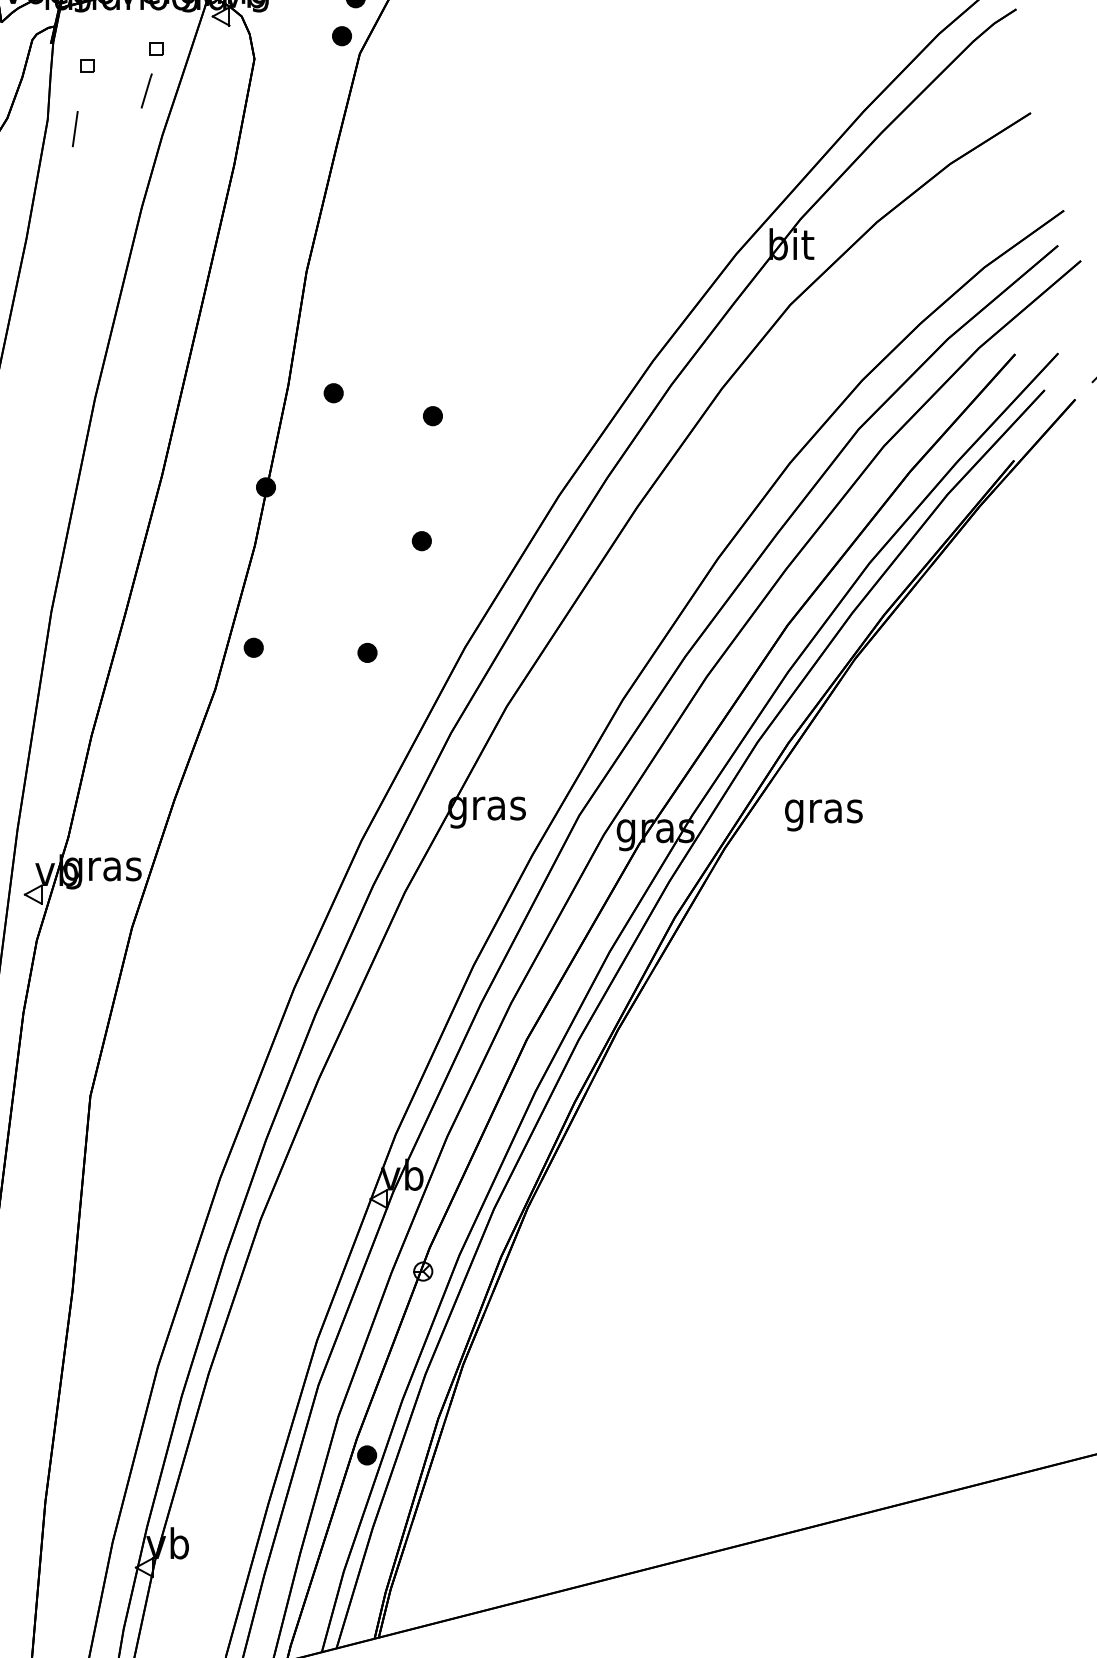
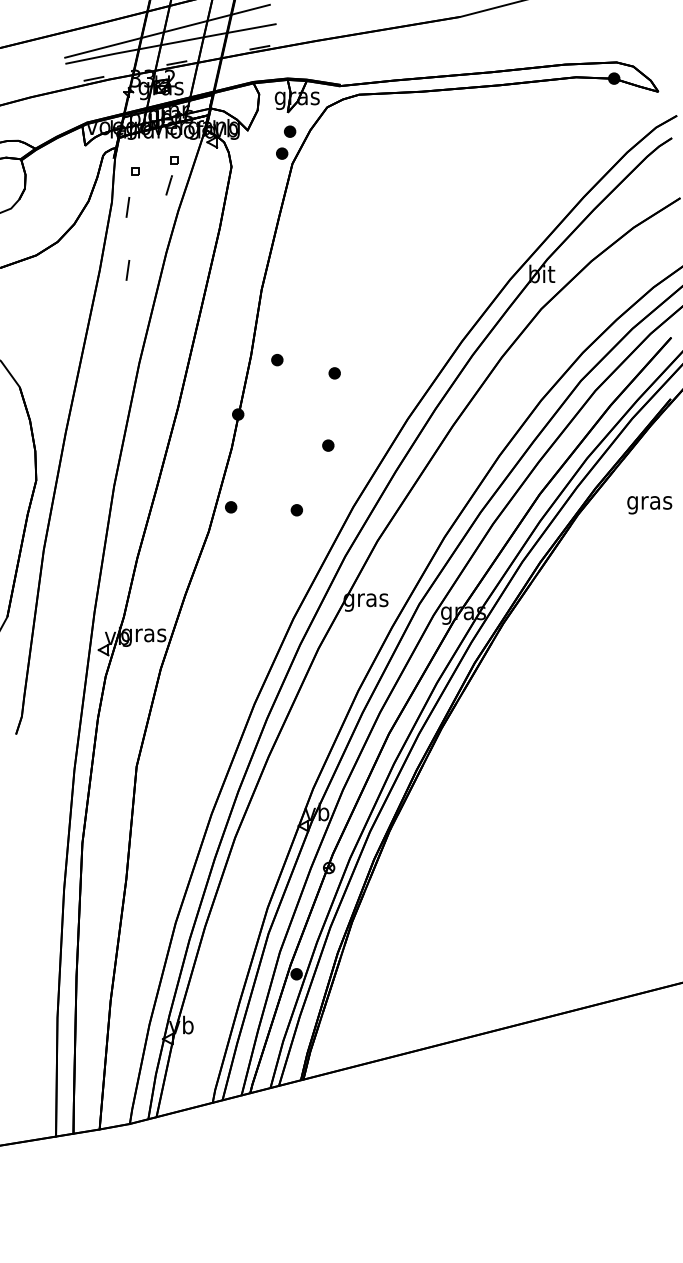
line: (74, 238) -> (127, 270), added
text: (823, 815) -> (649, 505), moved

